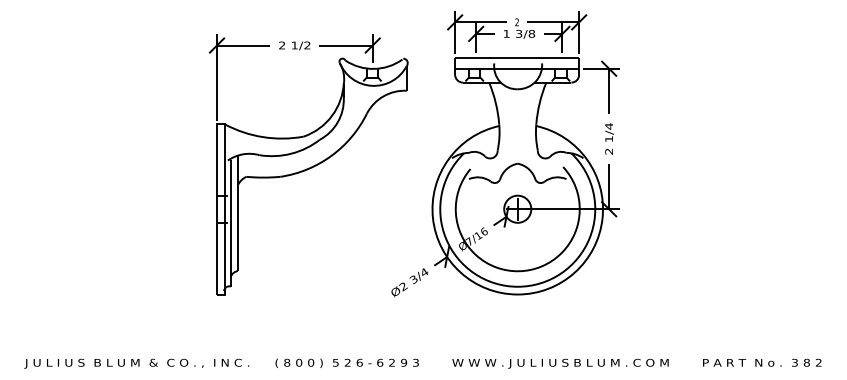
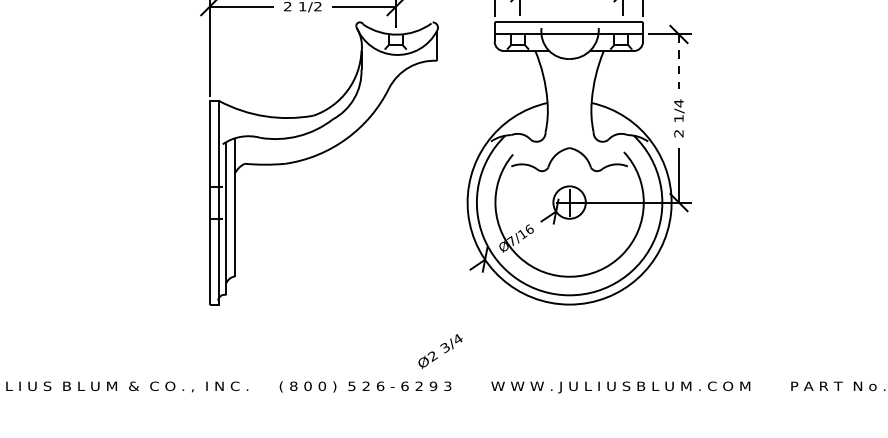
line: (609, 91) -> (679, 61), solid -> dashed
text: (409, 282) -> (440, 351), moved

